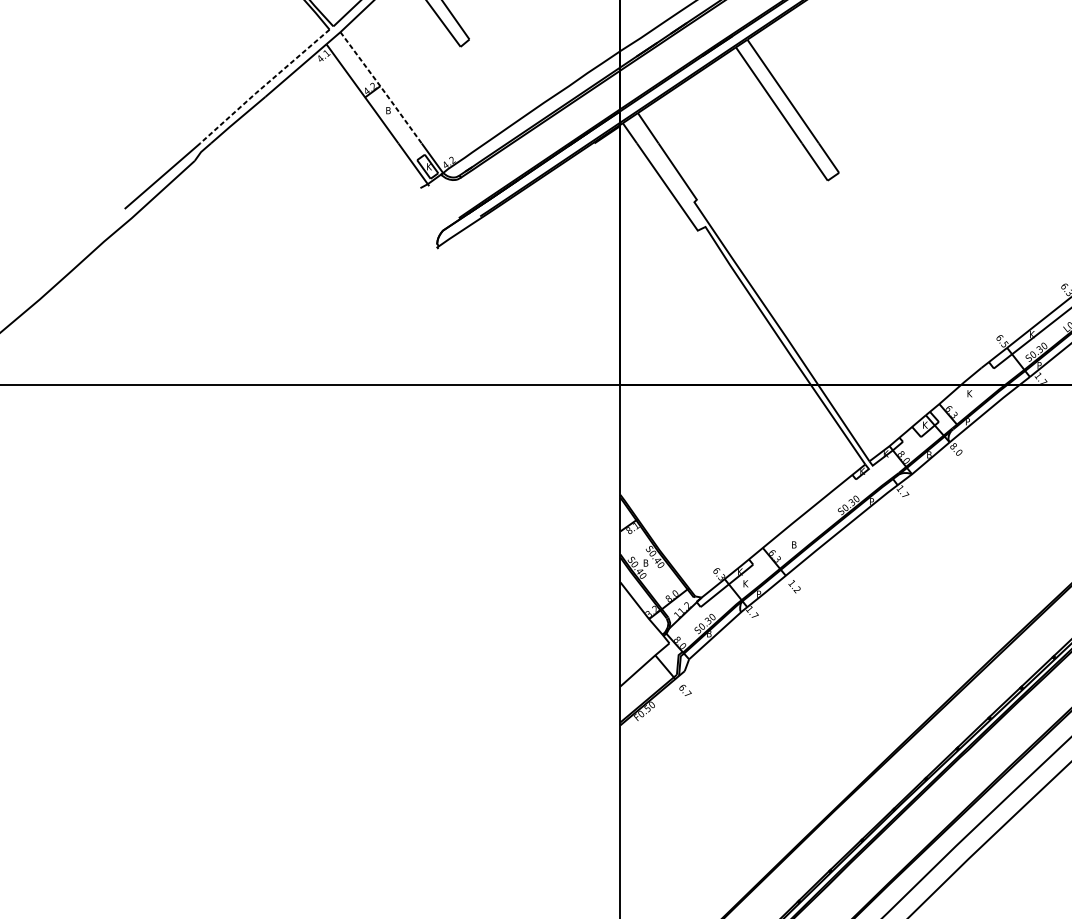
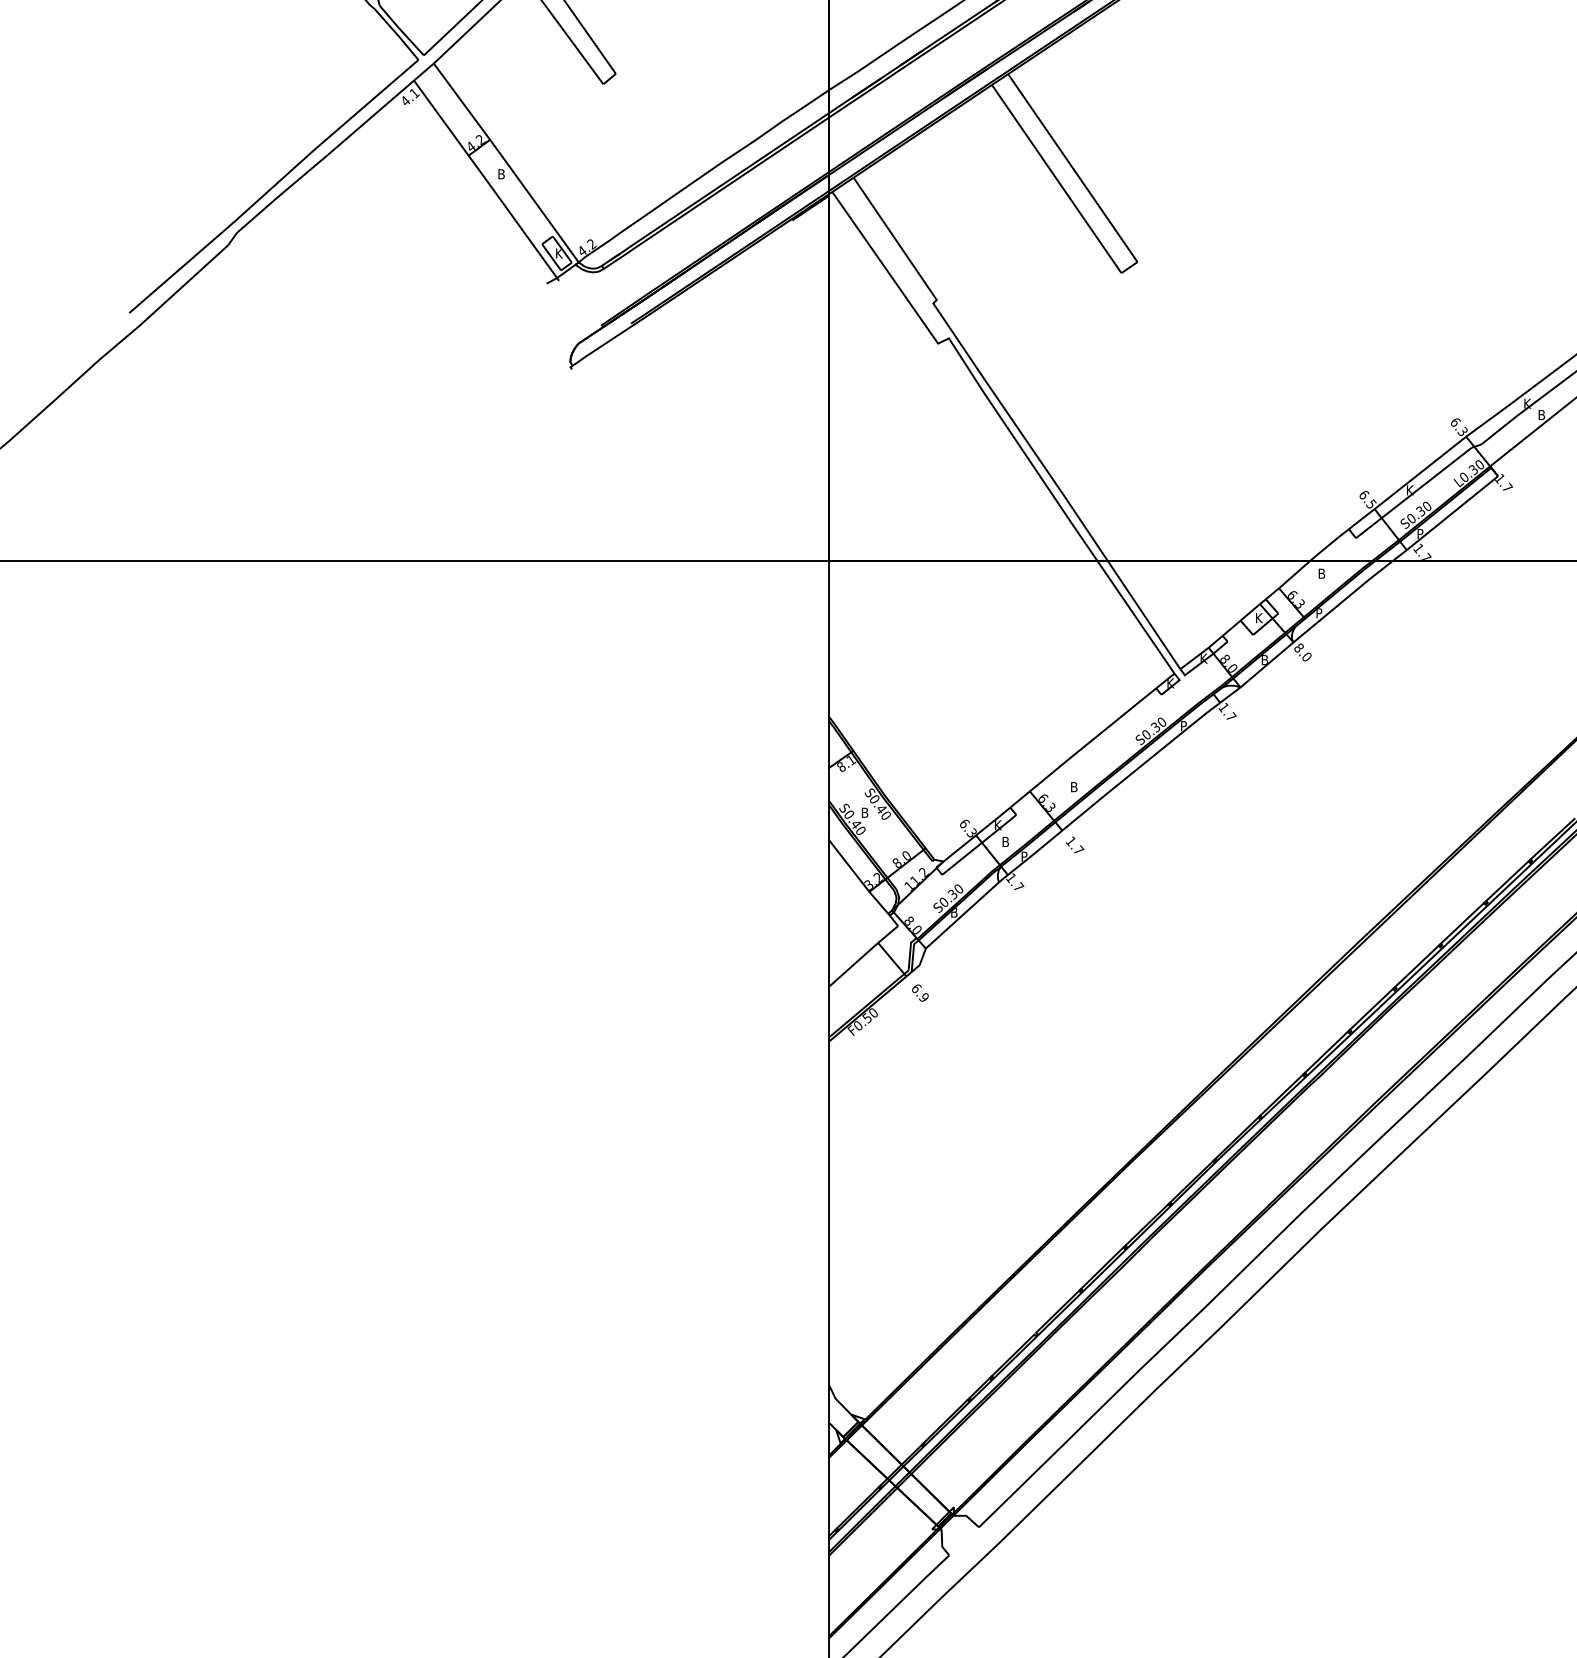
line: (263, 86) -> (325, 139), dashed -> solid
line: (381, 88) -> (491, 142), dashed -> solid
text: (970, 393) -> (1322, 573), K -> B
text: (746, 583) -> (1006, 841), K -> B
text: (797, 589) -> (1078, 850), 1.2 -> 1.7
text: (688, 693) -> (924, 996), 6.7 -> 6.9

